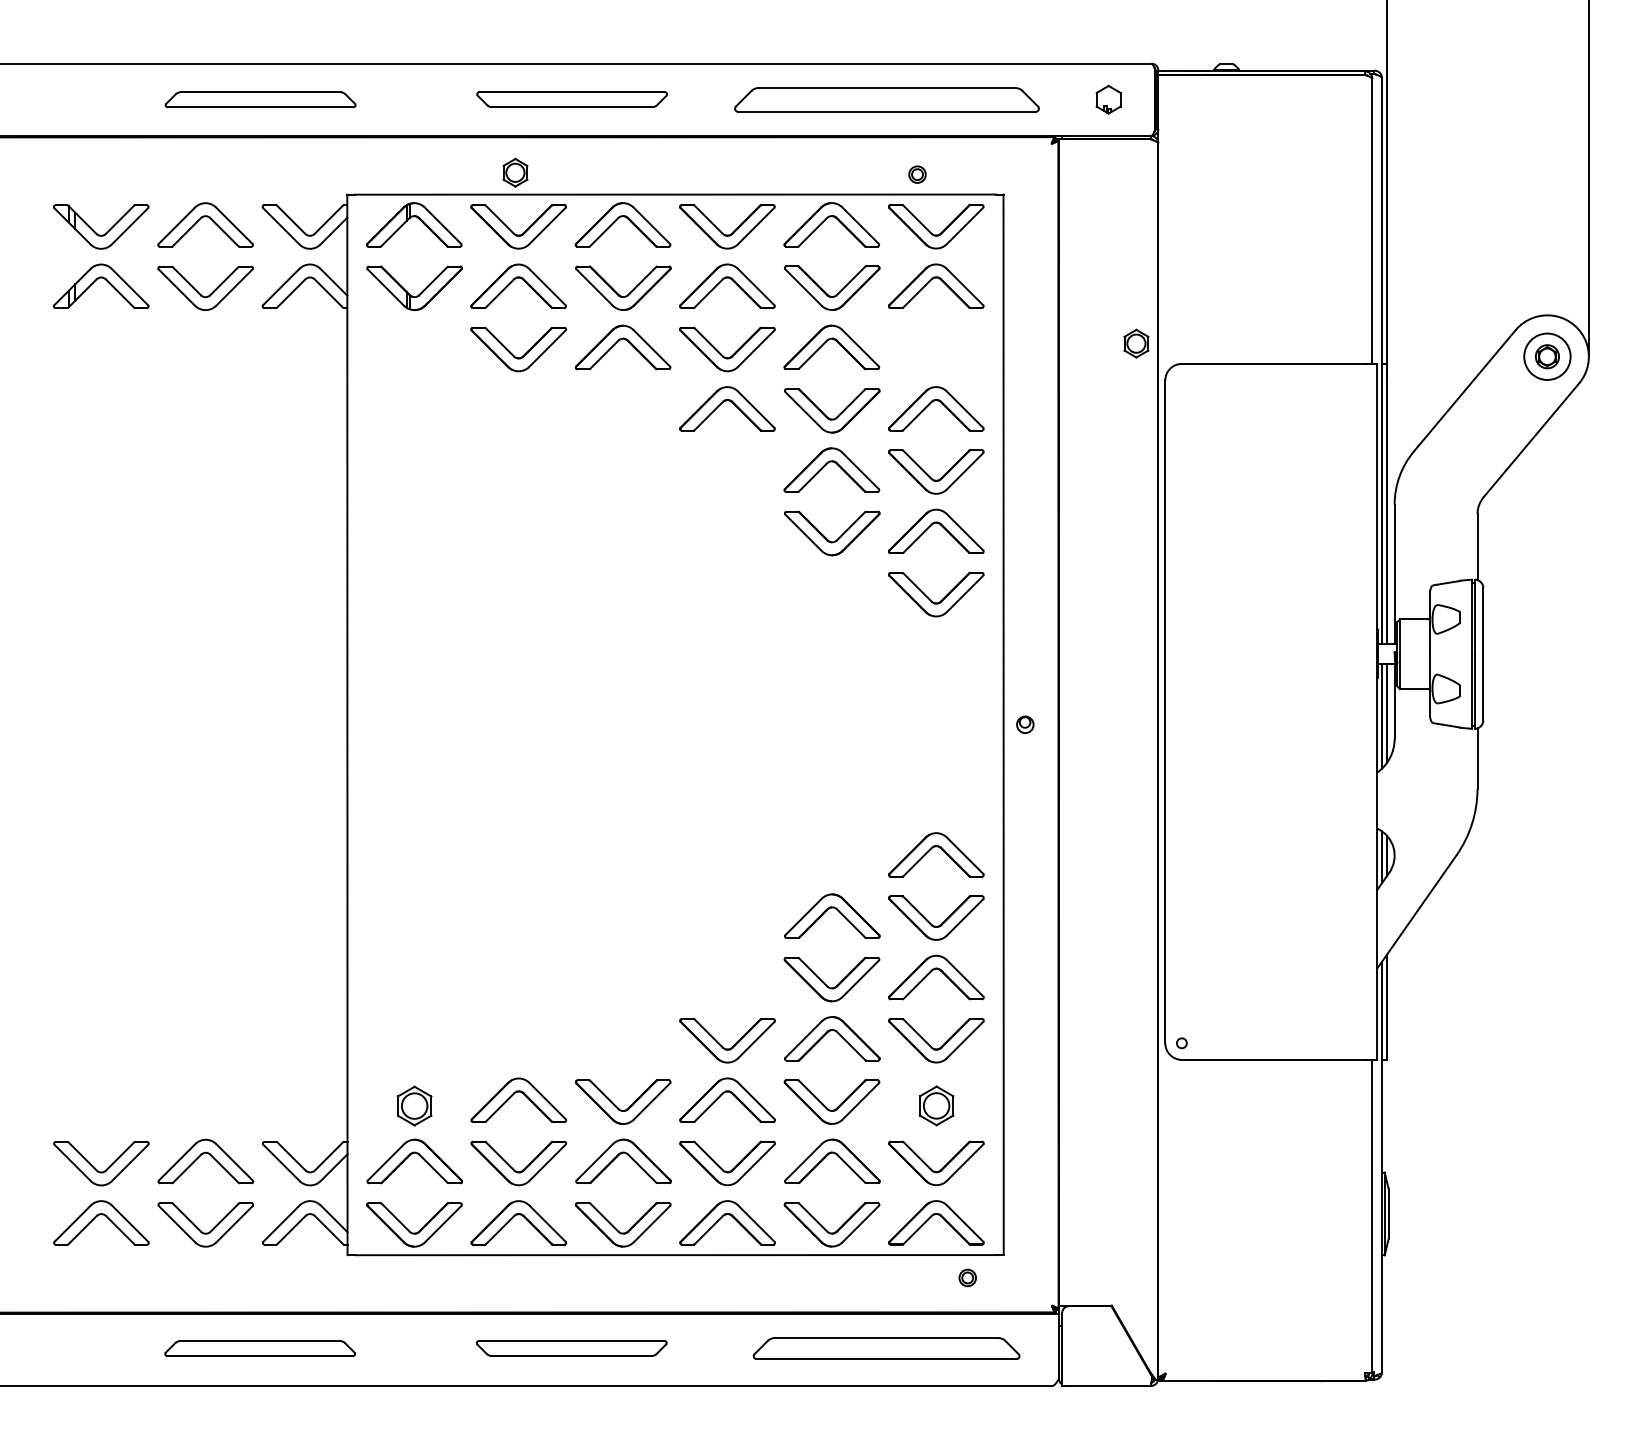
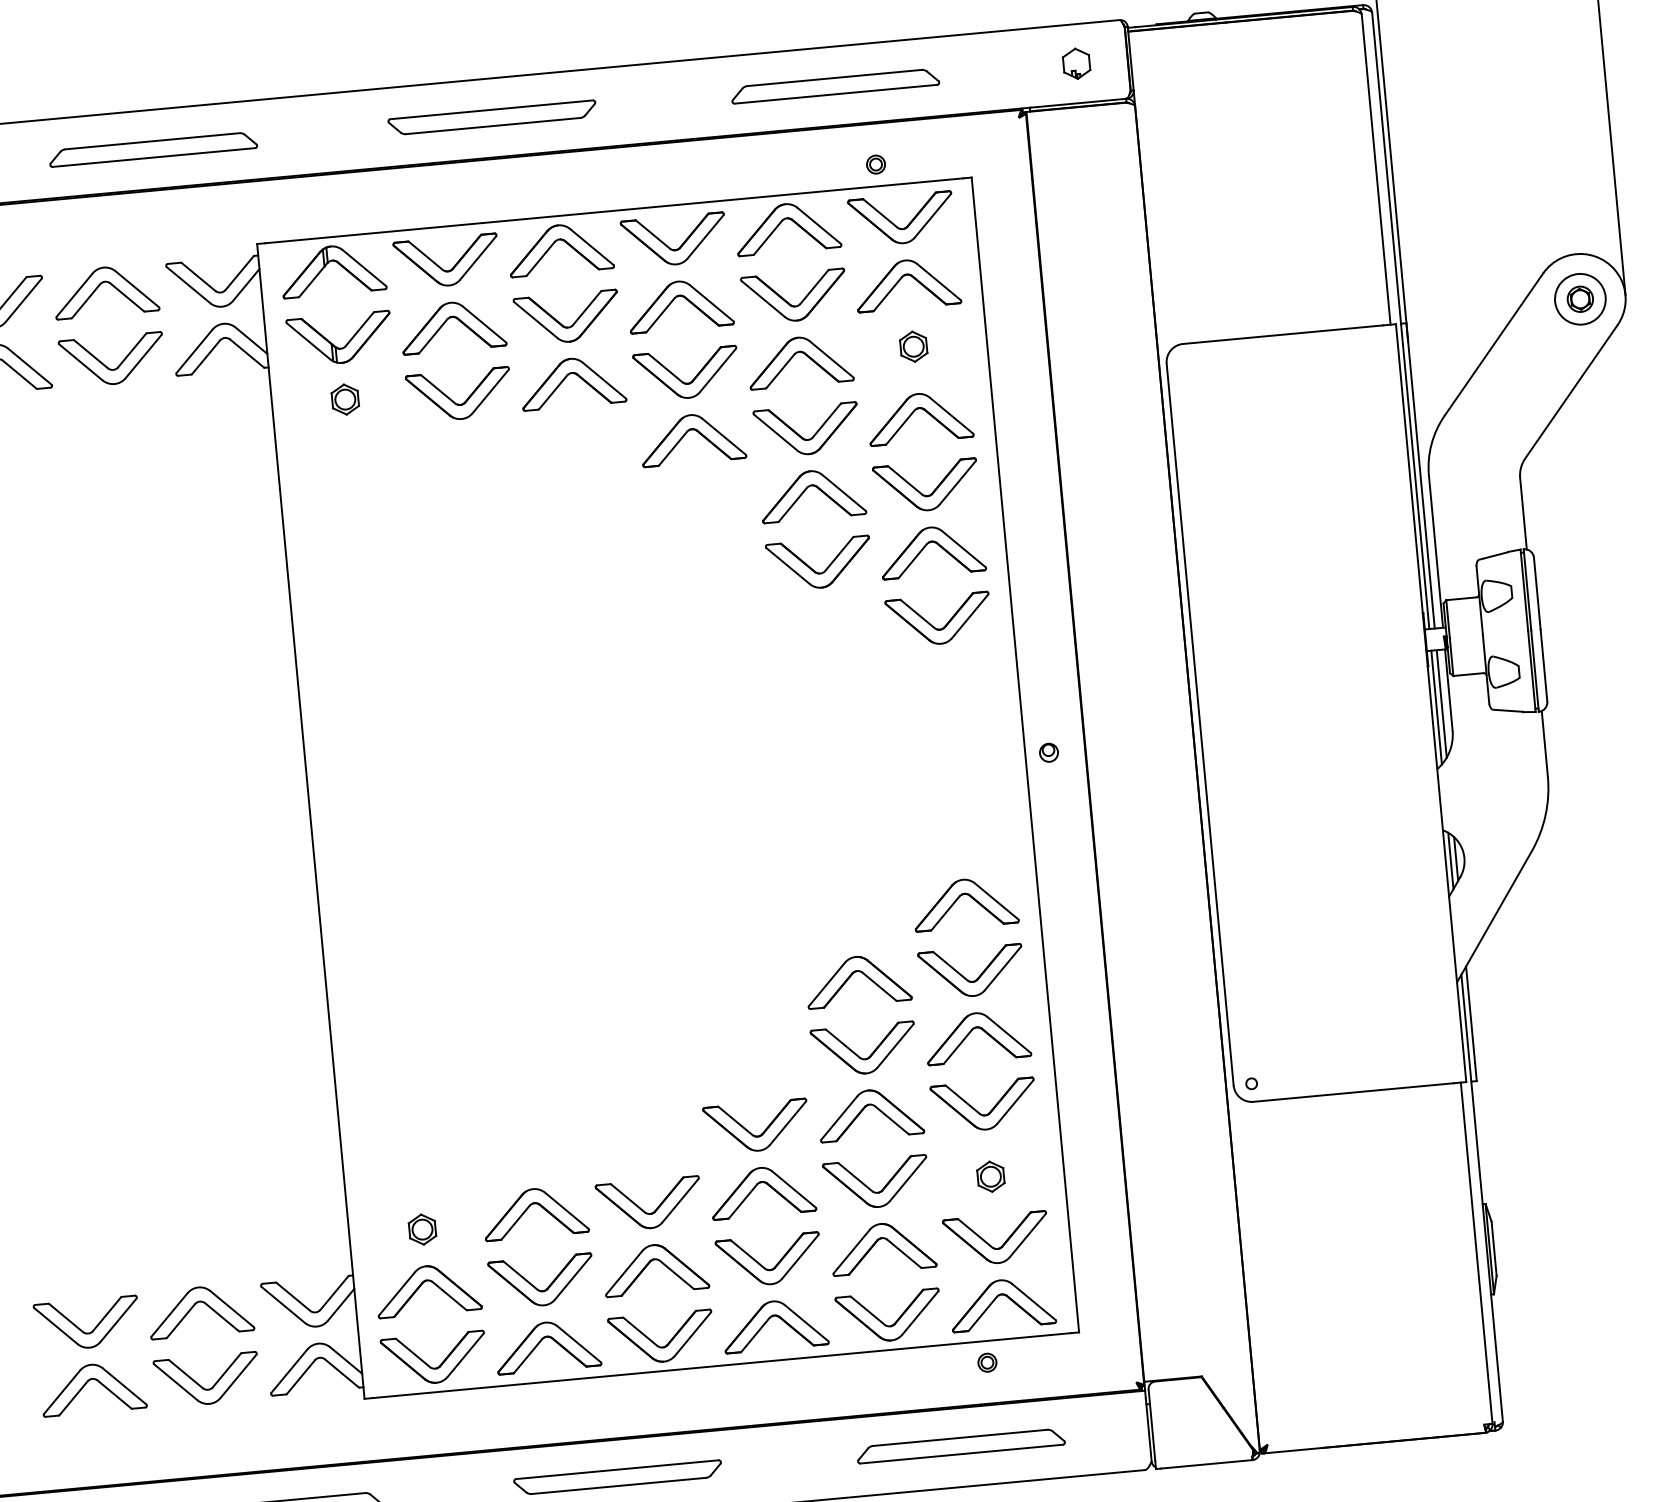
part: (886, 99) -> (834, 85), size x0.62
part: (515, 172) -> (345, 399), moved
part: (1136, 343) -> (913, 346), moved
part: (414, 1105) -> (422, 1229), size x0.71
part: (936, 1105) -> (990, 1176), size x0.71
part: (967, 1277) -> (987, 1362), moved
part: (886, 1348) -> (960, 1445), size x0.71

